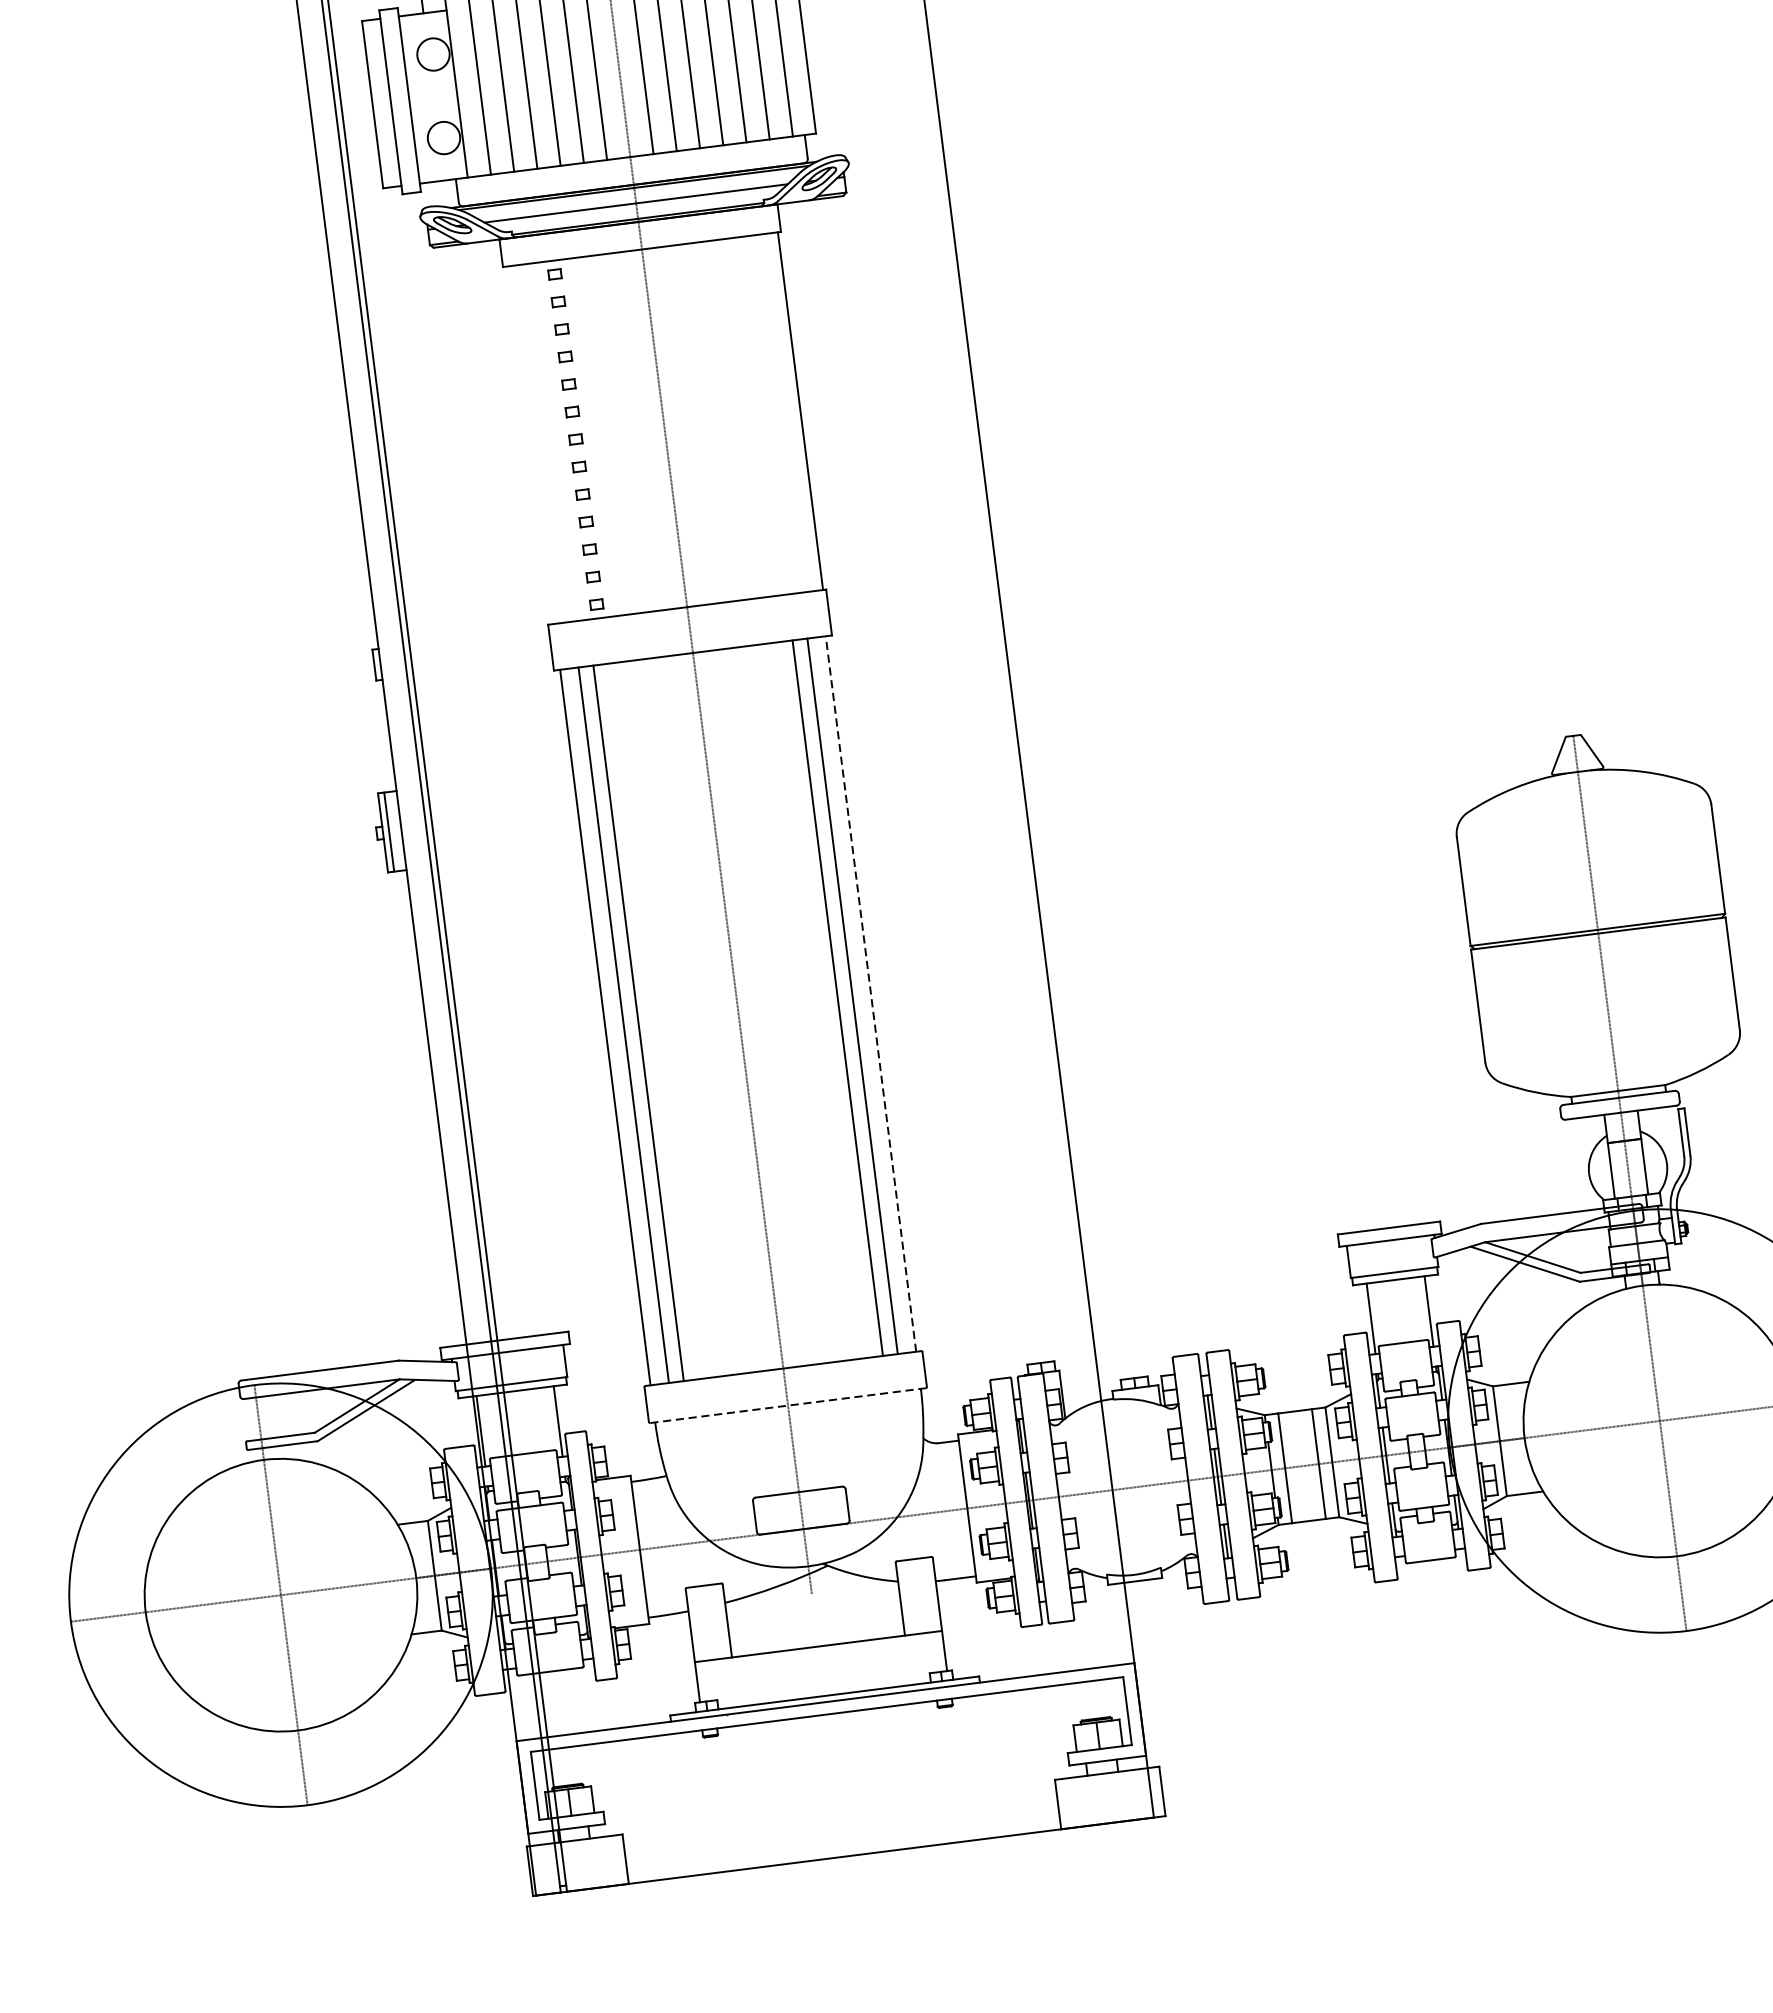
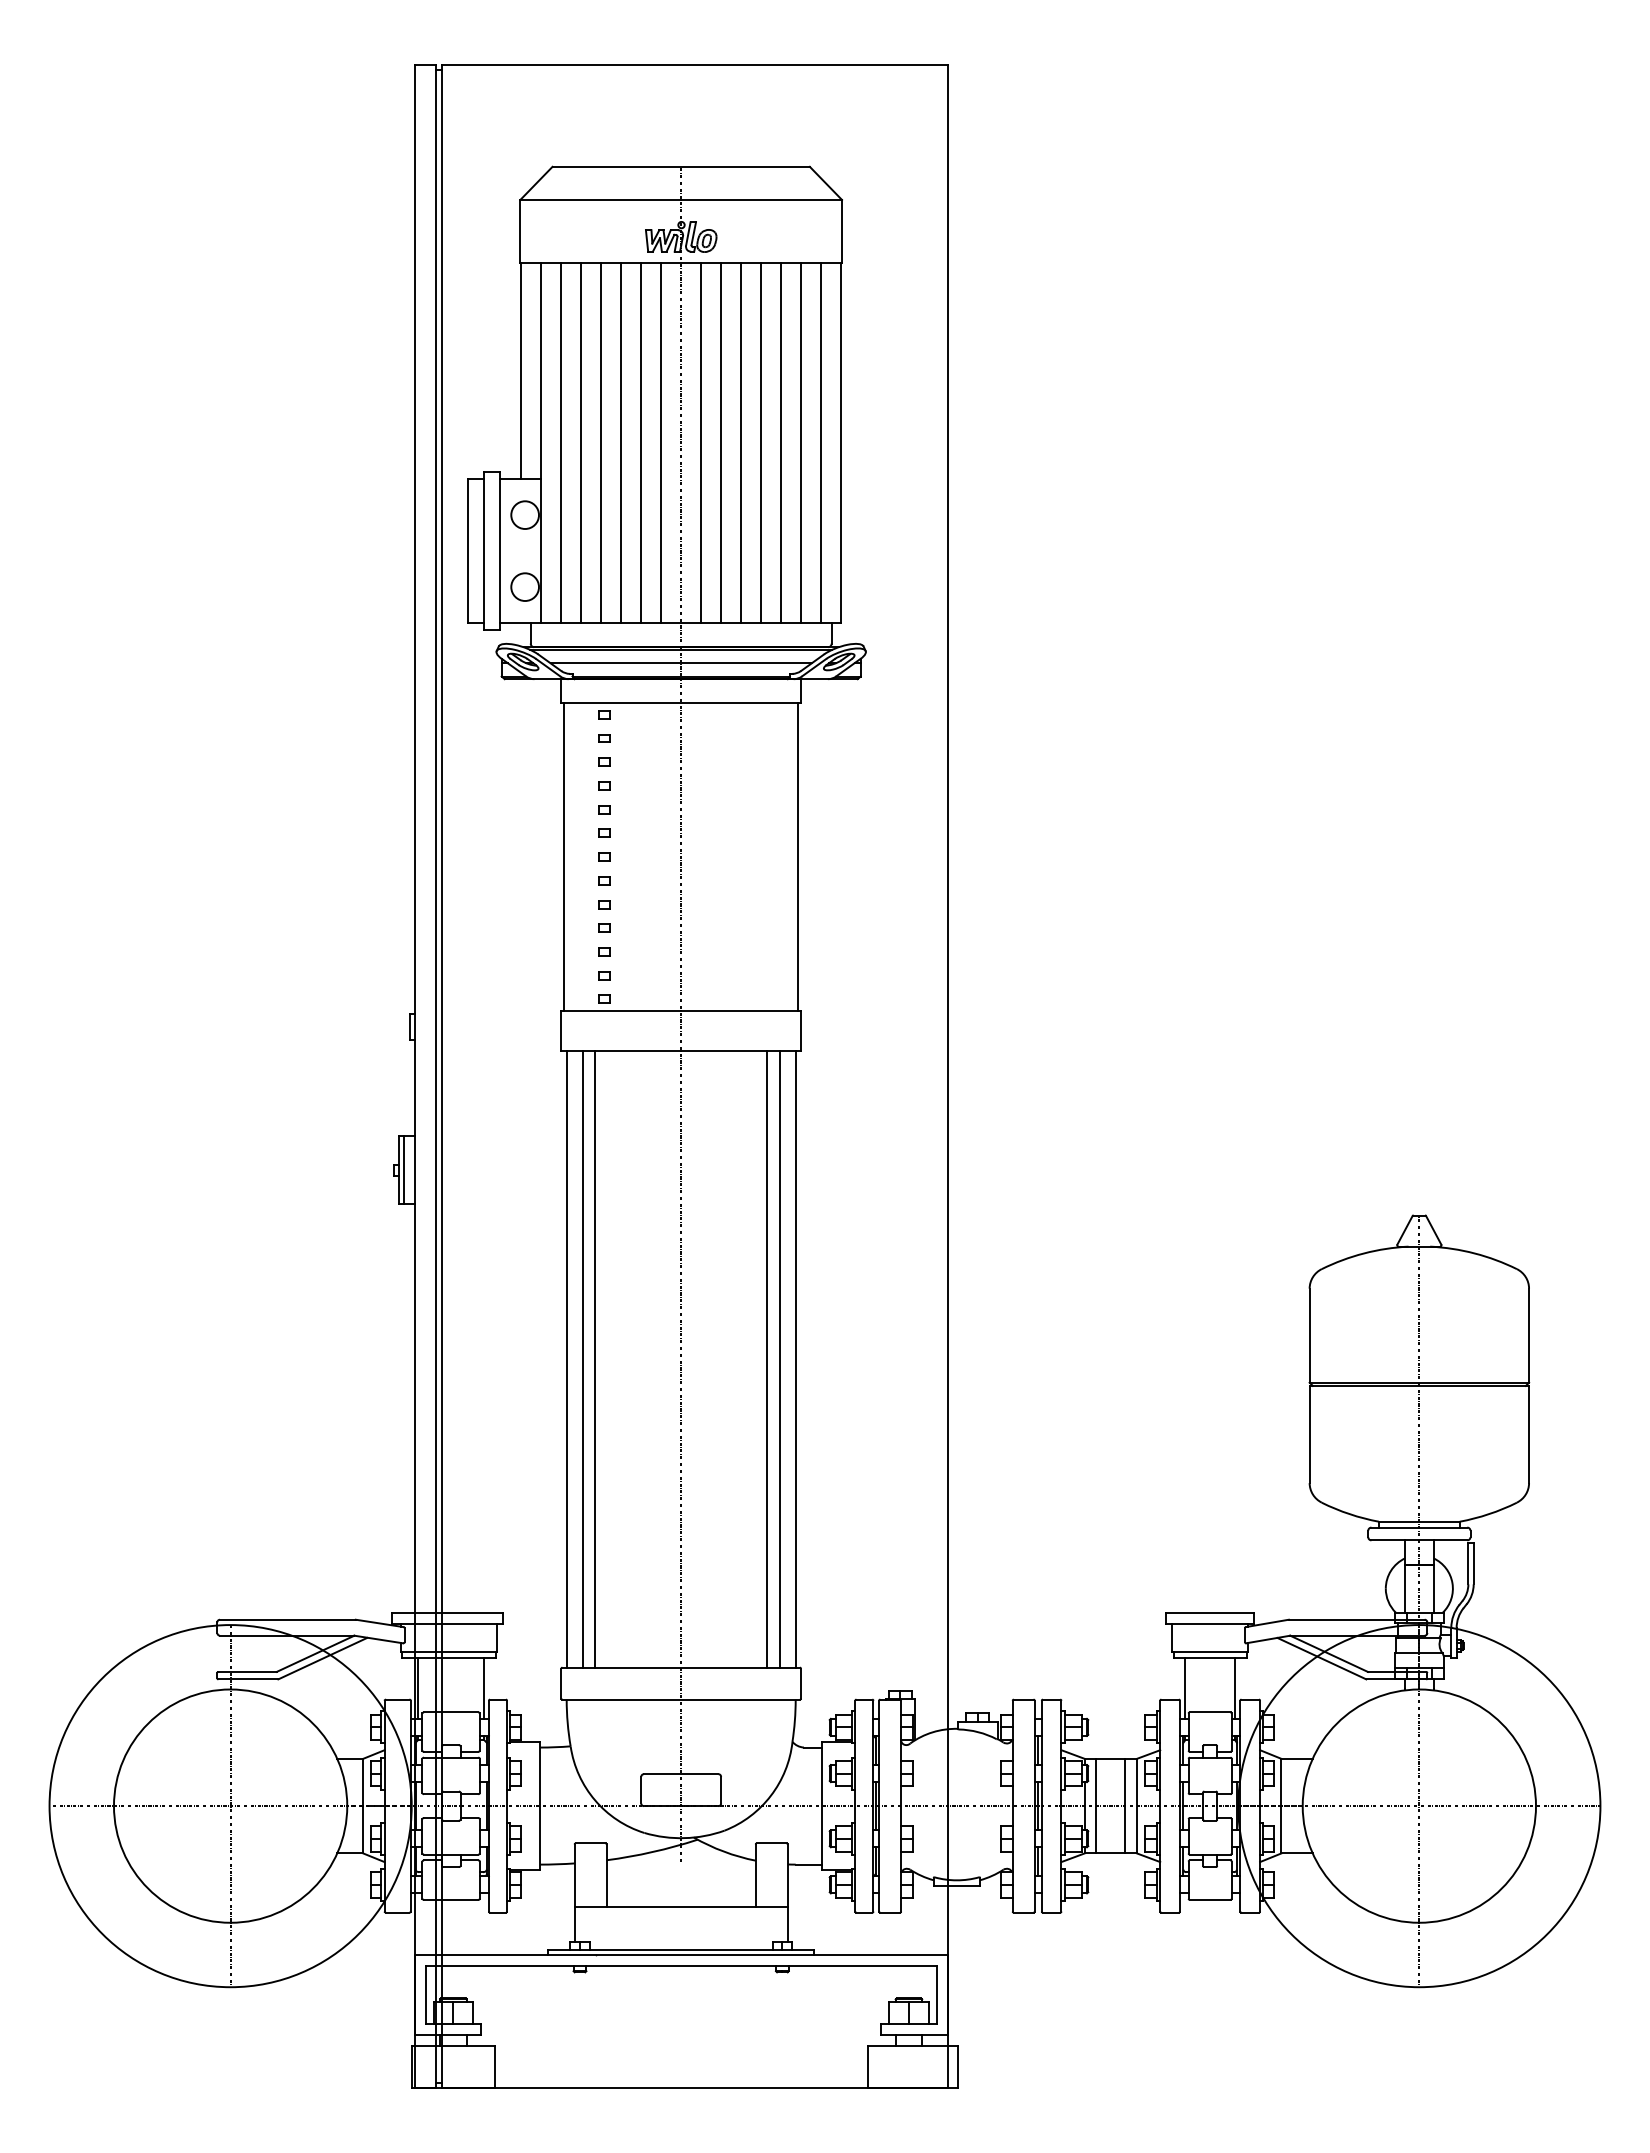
line: (529, 444) -> (564, 856), added
line: (870, 993) -> (795, 1358), dashed -> solid
line: (788, 1405) -> (681, 1699), dashed -> solid

